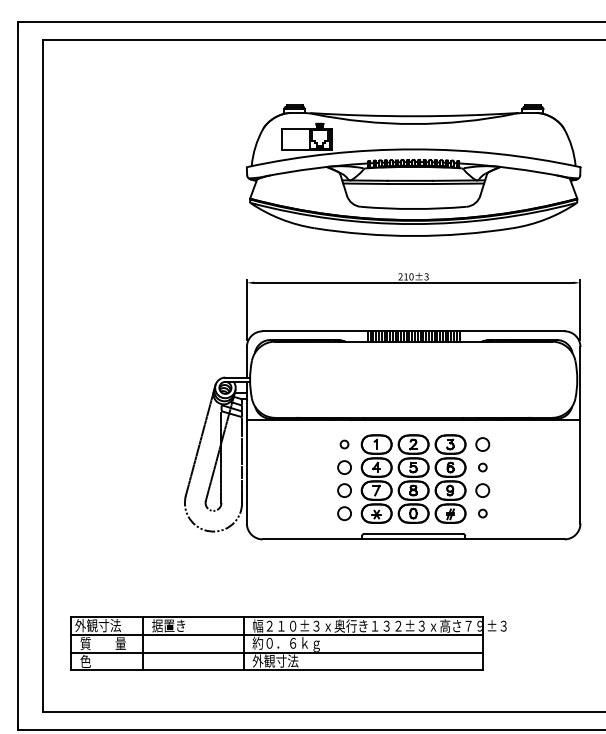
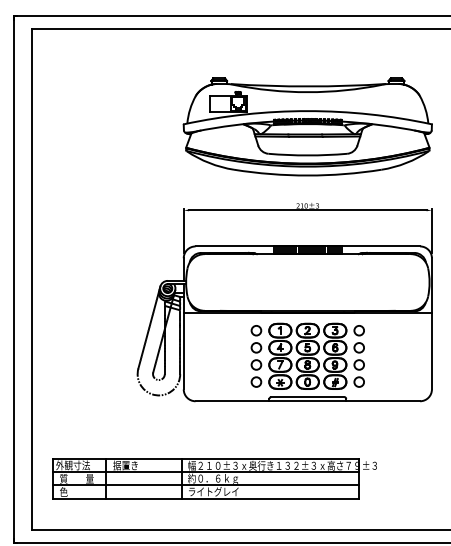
circle: (344, 444) -> (256, 330), size x1.67
circle: (482, 467) -> (359, 347), size x1.67
circle: (482, 513) -> (359, 381), size x1.67
text: (286, 660) -> (213, 491), 外観寸法 -> ライトグレイ

